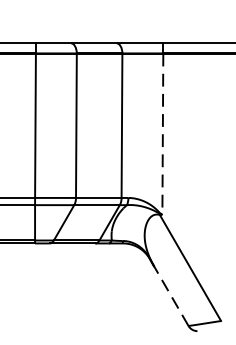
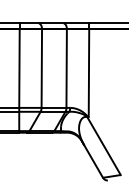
line: (161, 134) -> (88, 73), dashed -> solid
line: (171, 296) -> (93, 161), dashed -> solid

